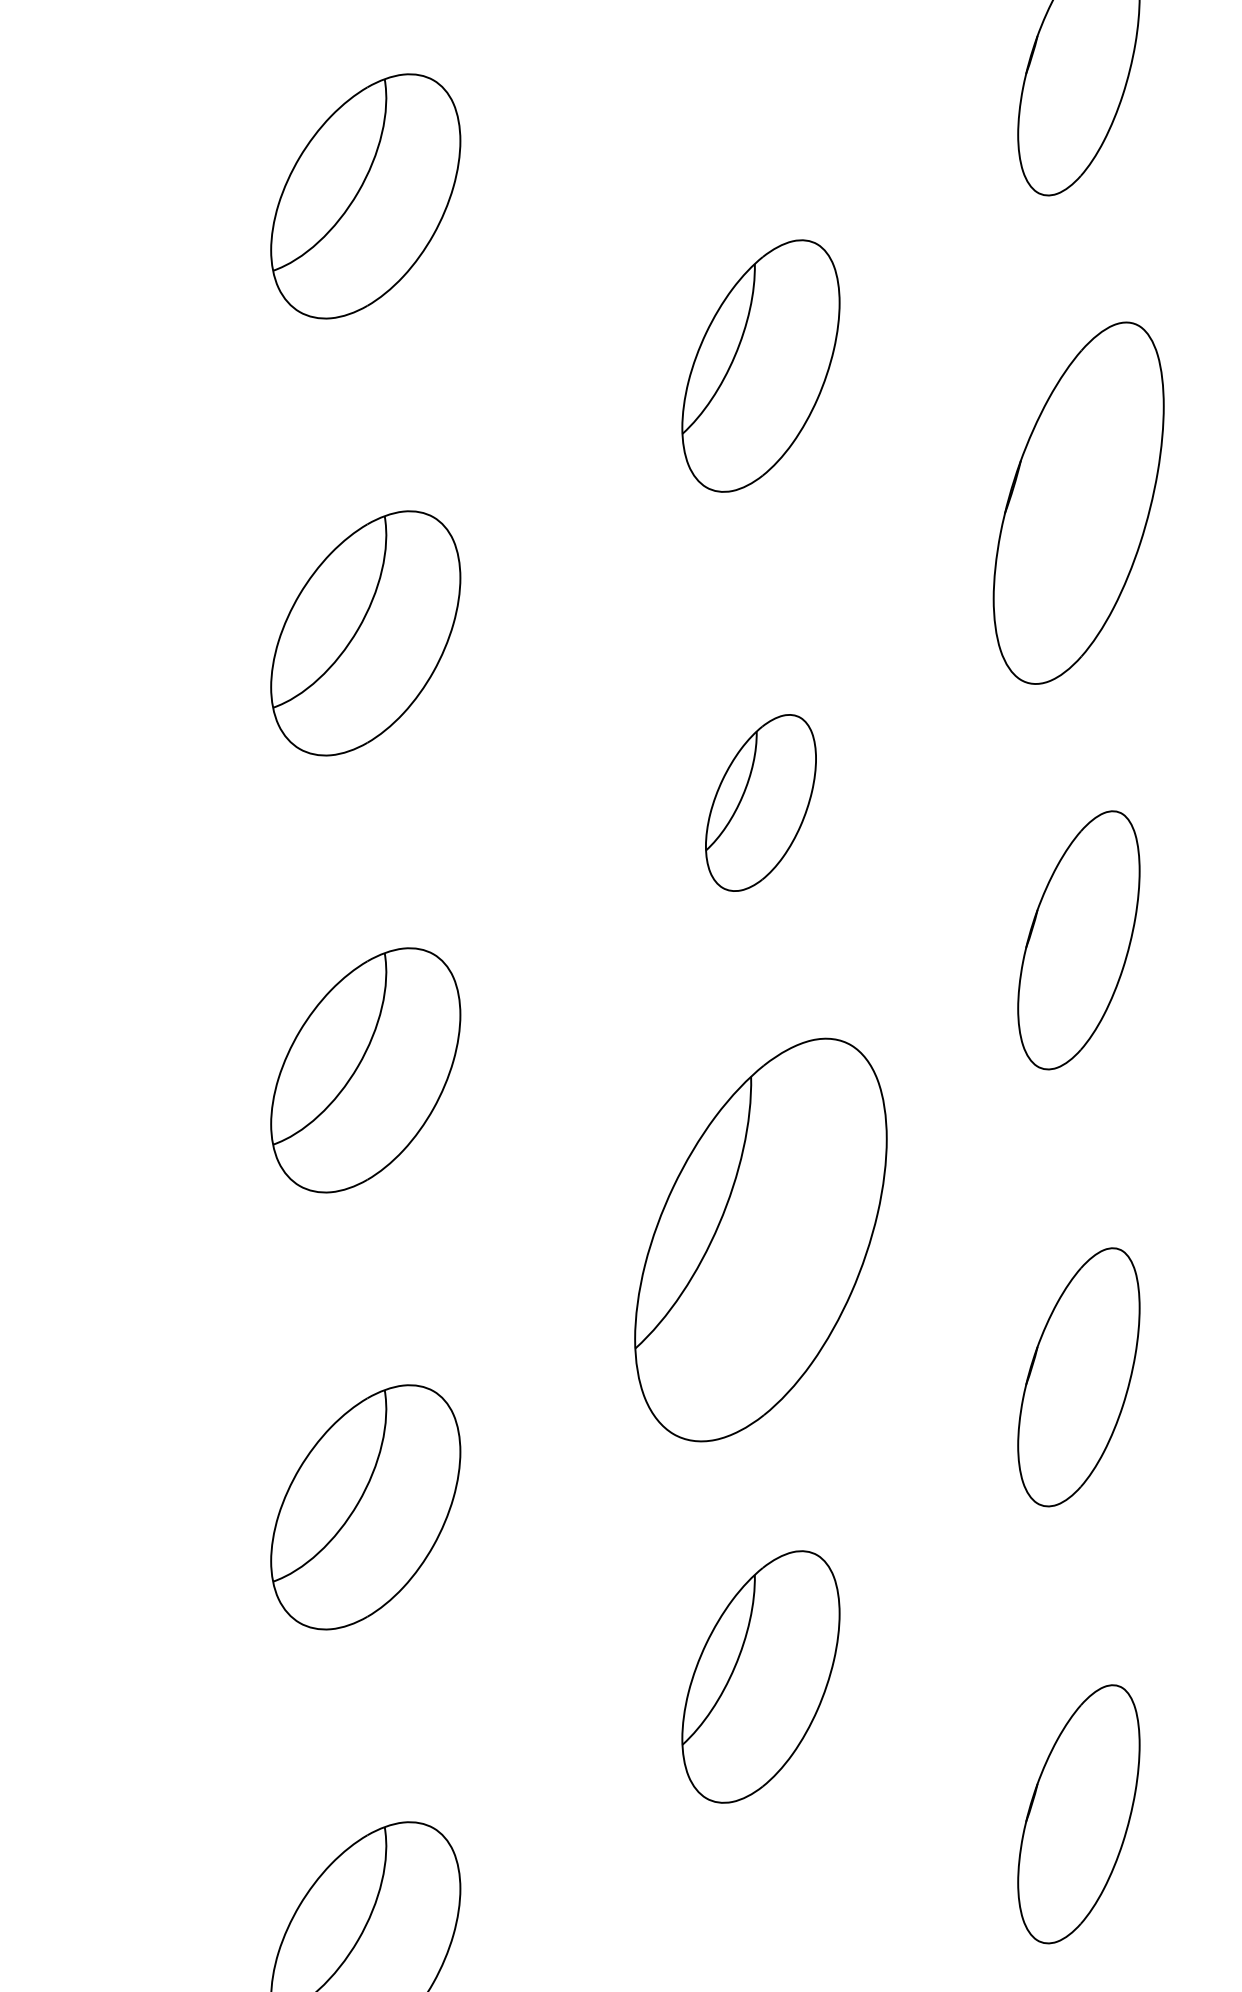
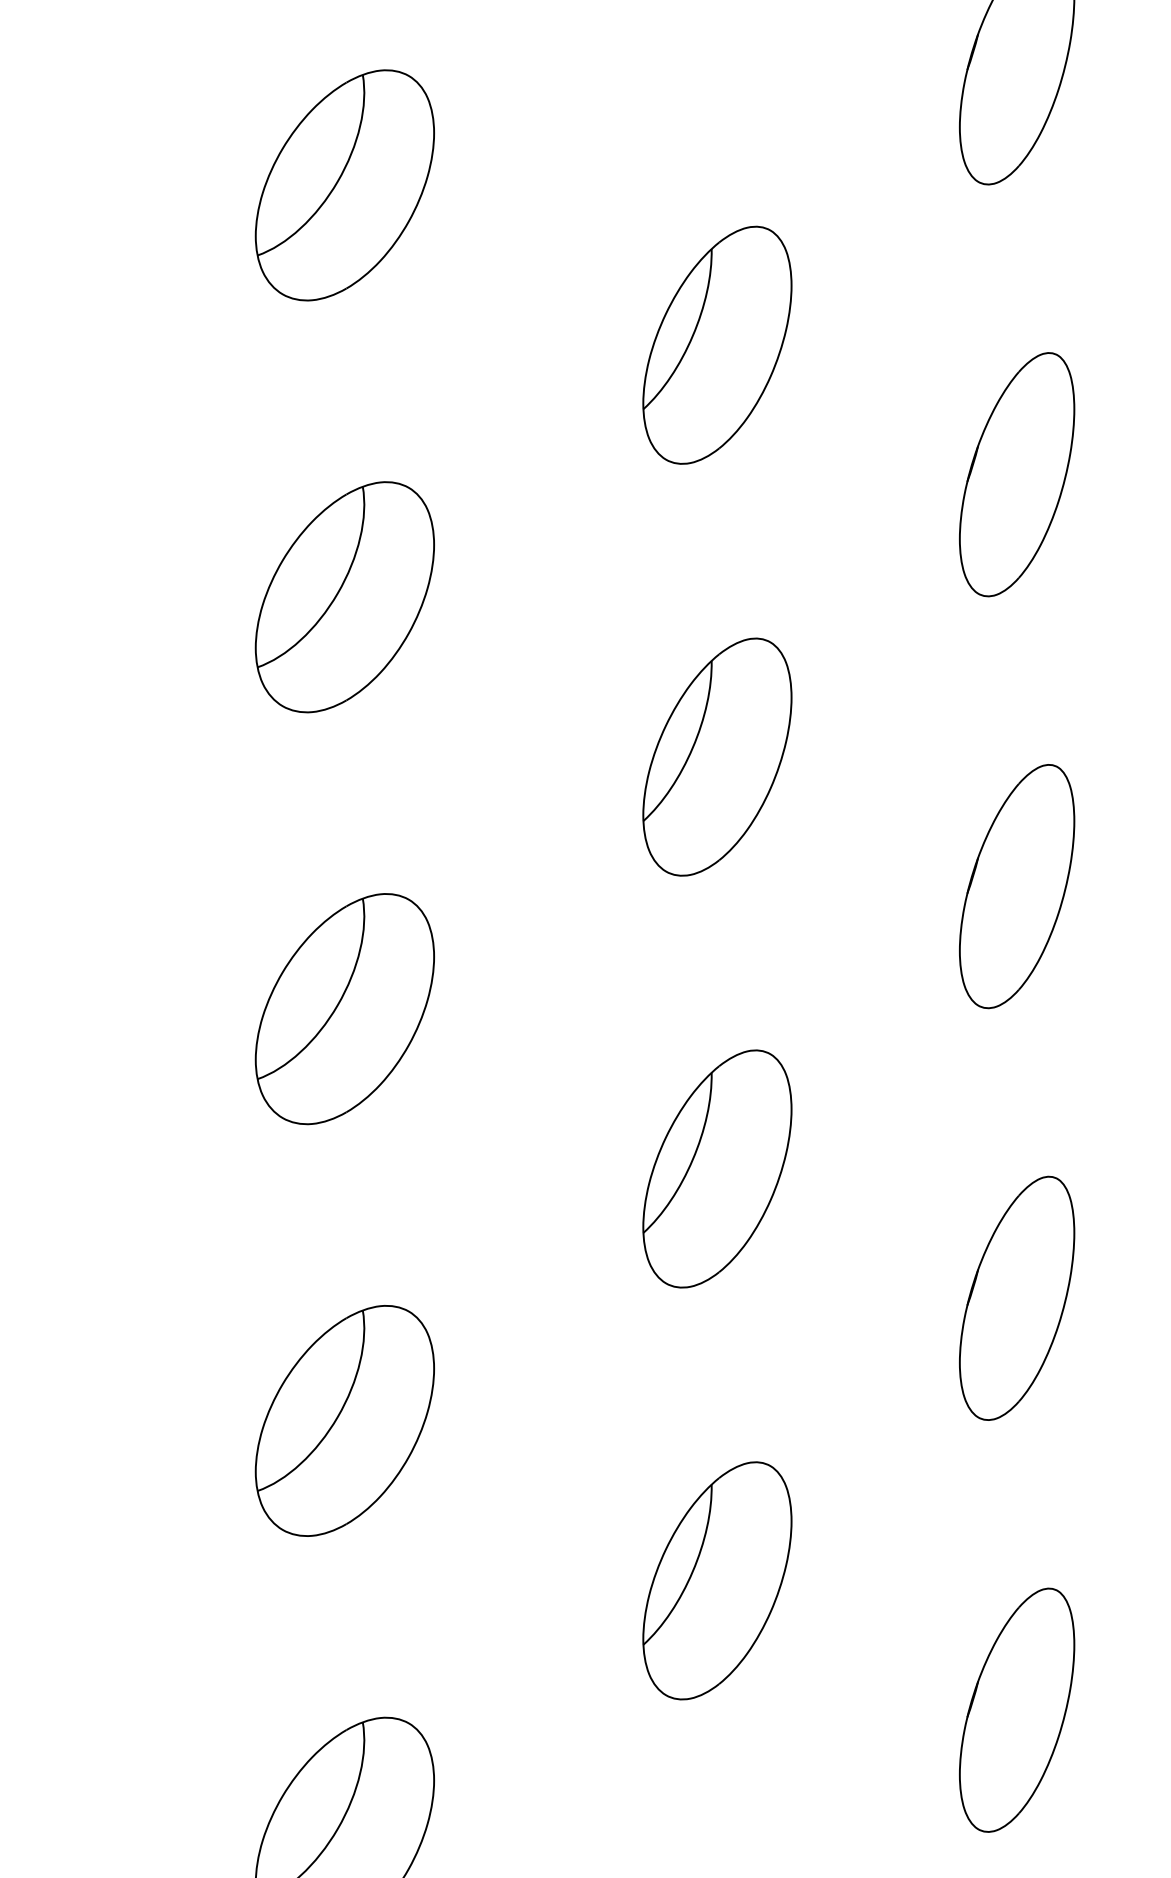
part: (1079, 503) -> (1017, 474), size x0.71
part: (761, 802) -> (717, 756), size x1.43
part: (761, 1239) -> (717, 1168), size x0.62

